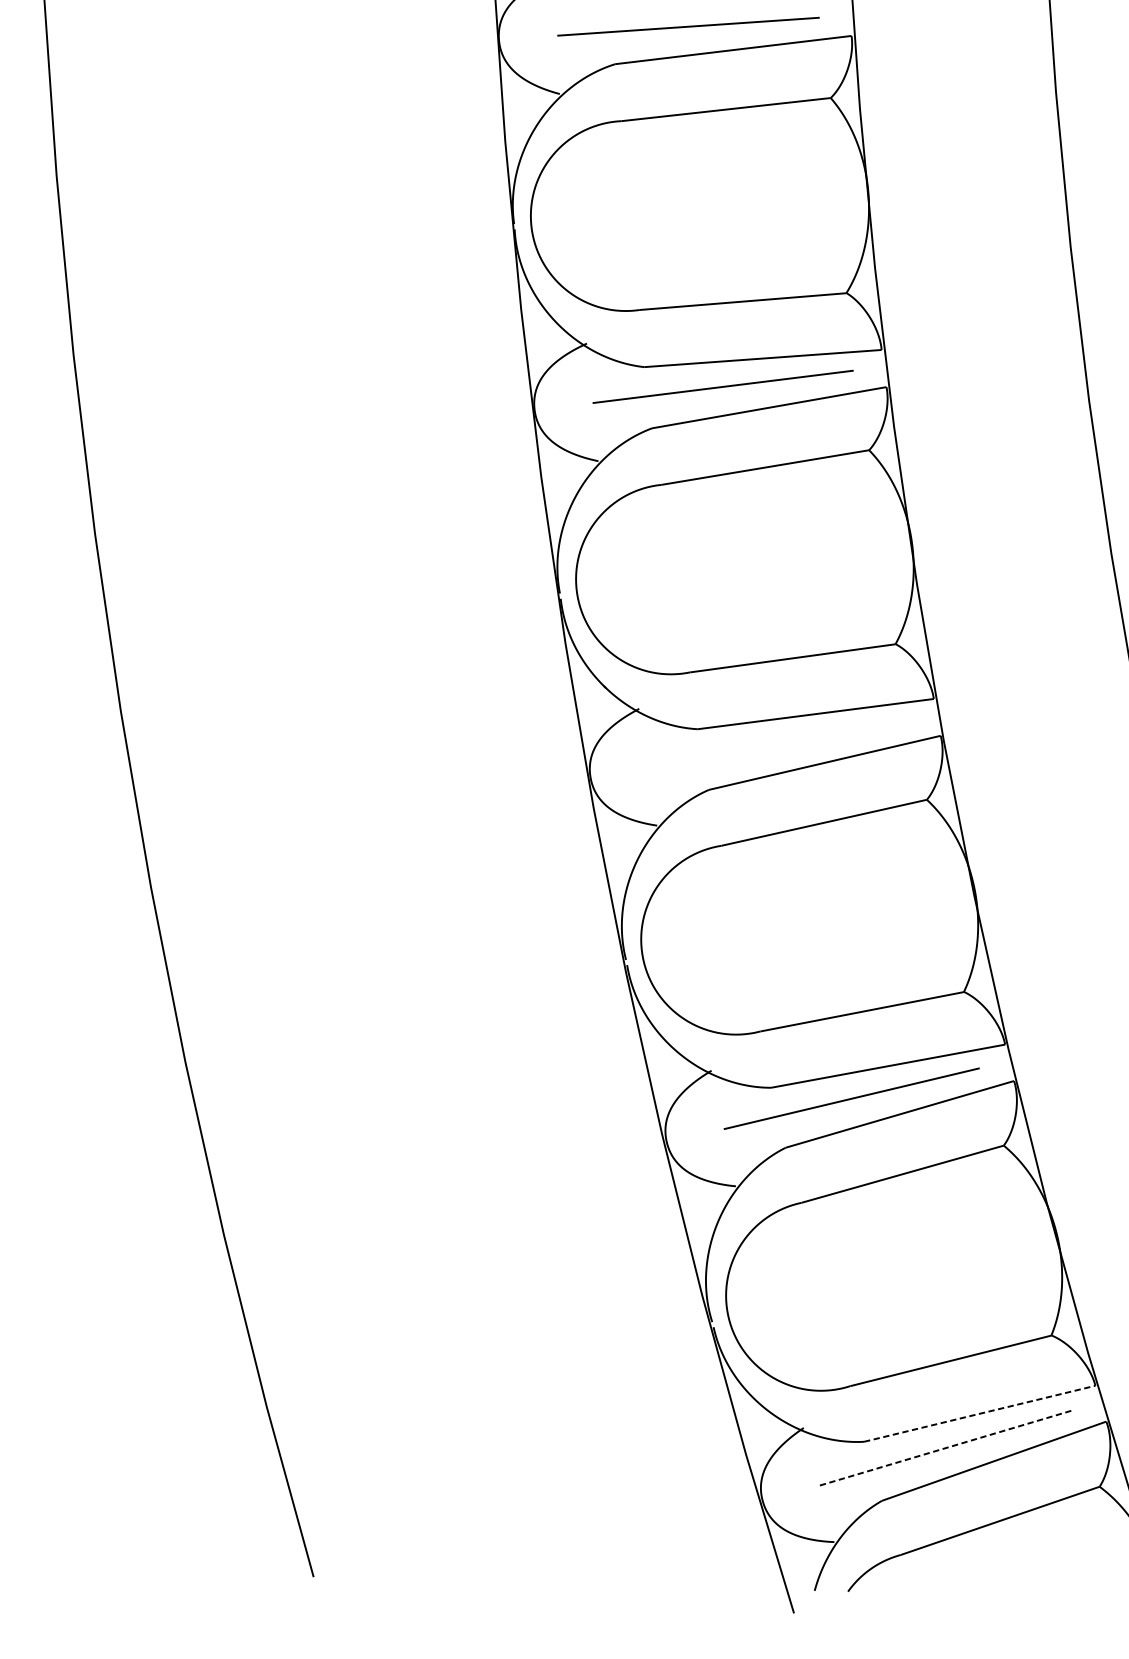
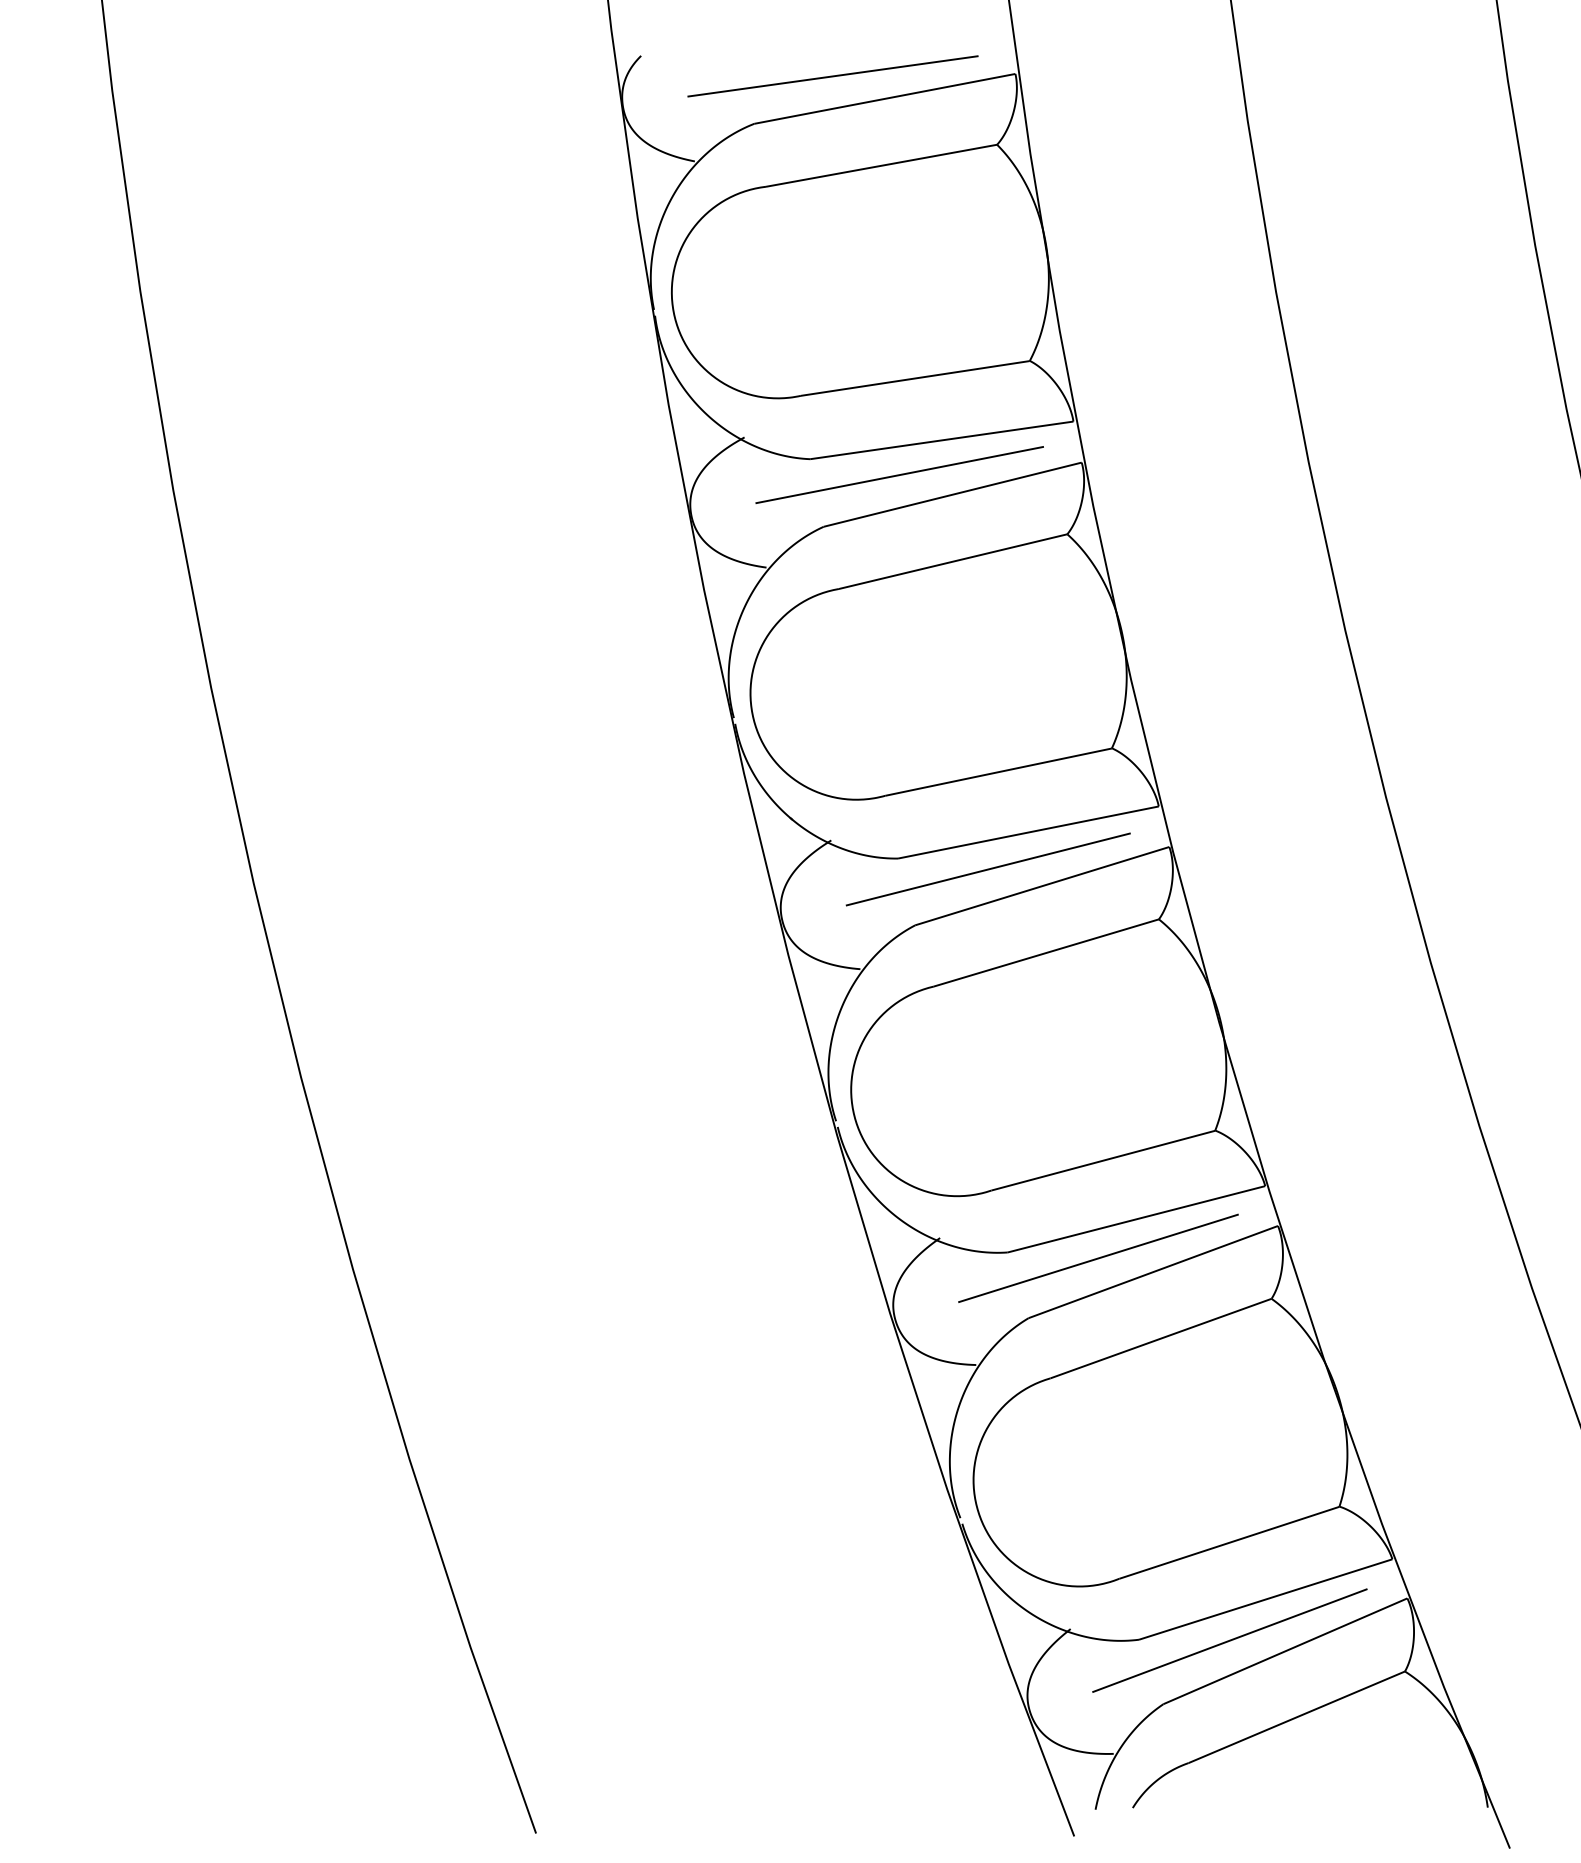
line: (776, 744) -> (987, 869), added
line: (979, 1413) -> (1265, 1599), dashed -> solid
line: (944, 1448) -> (1229, 1640), dashed -> solid

